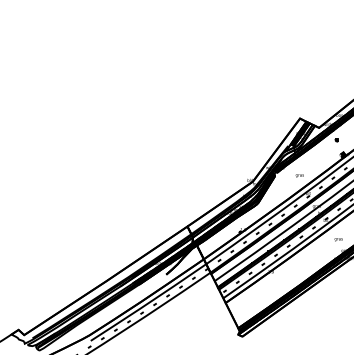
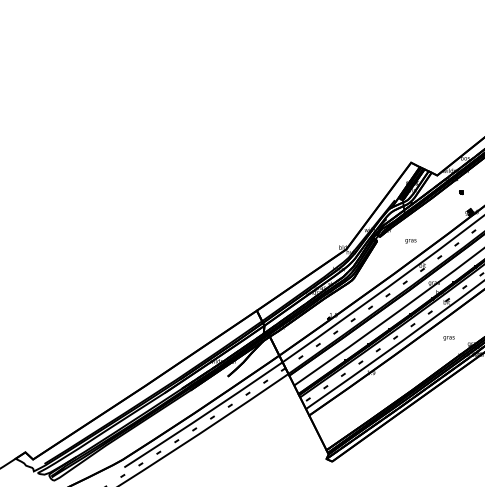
text: (338, 239) -> (448, 338), moved

